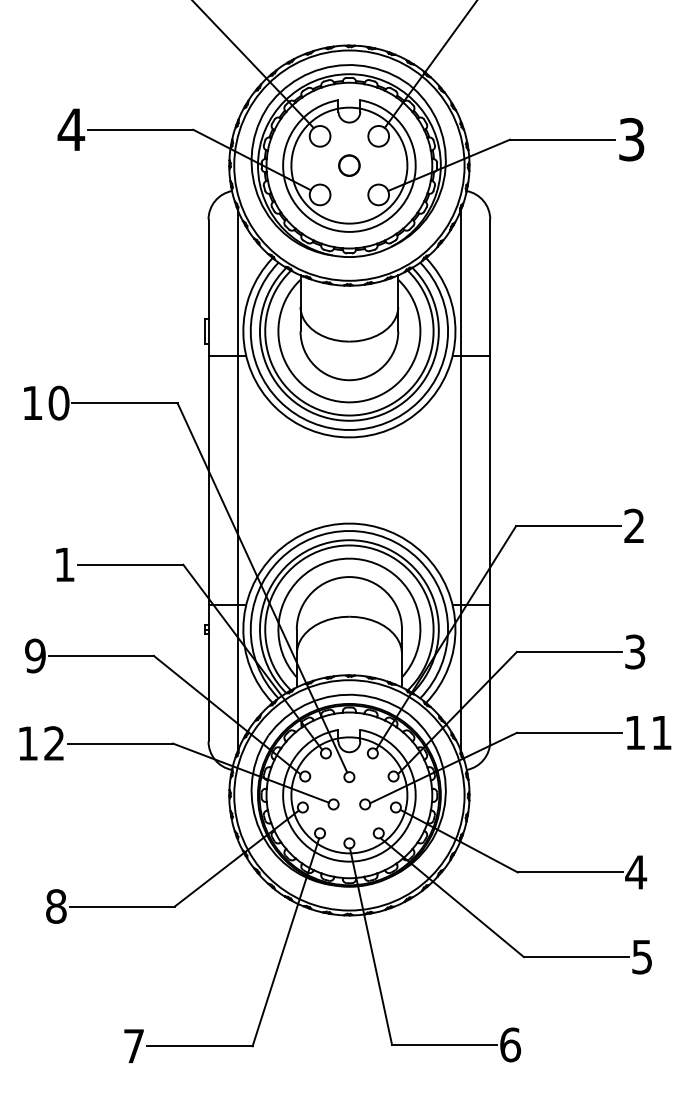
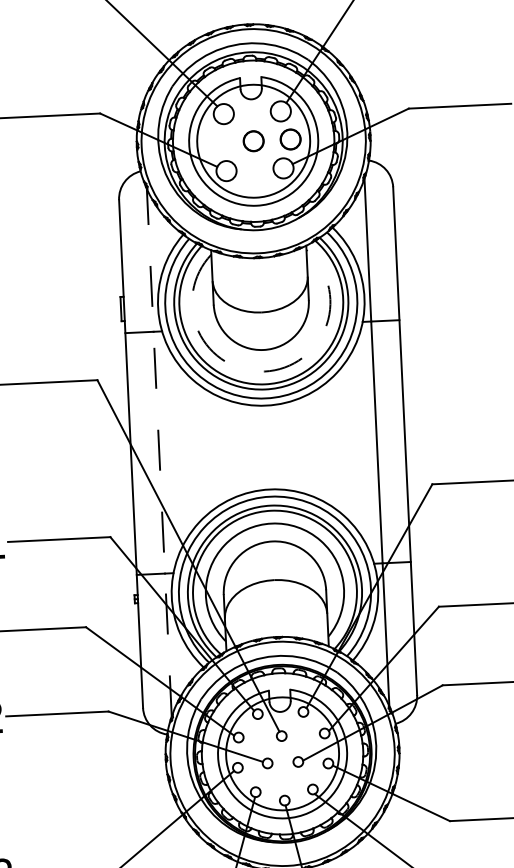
circle: (387, 165) -> (290, 139), added
arc: (349, 402) -> (264, 371), solid -> dashed
line: (237, 480) -> (159, 452), solid -> dashed

